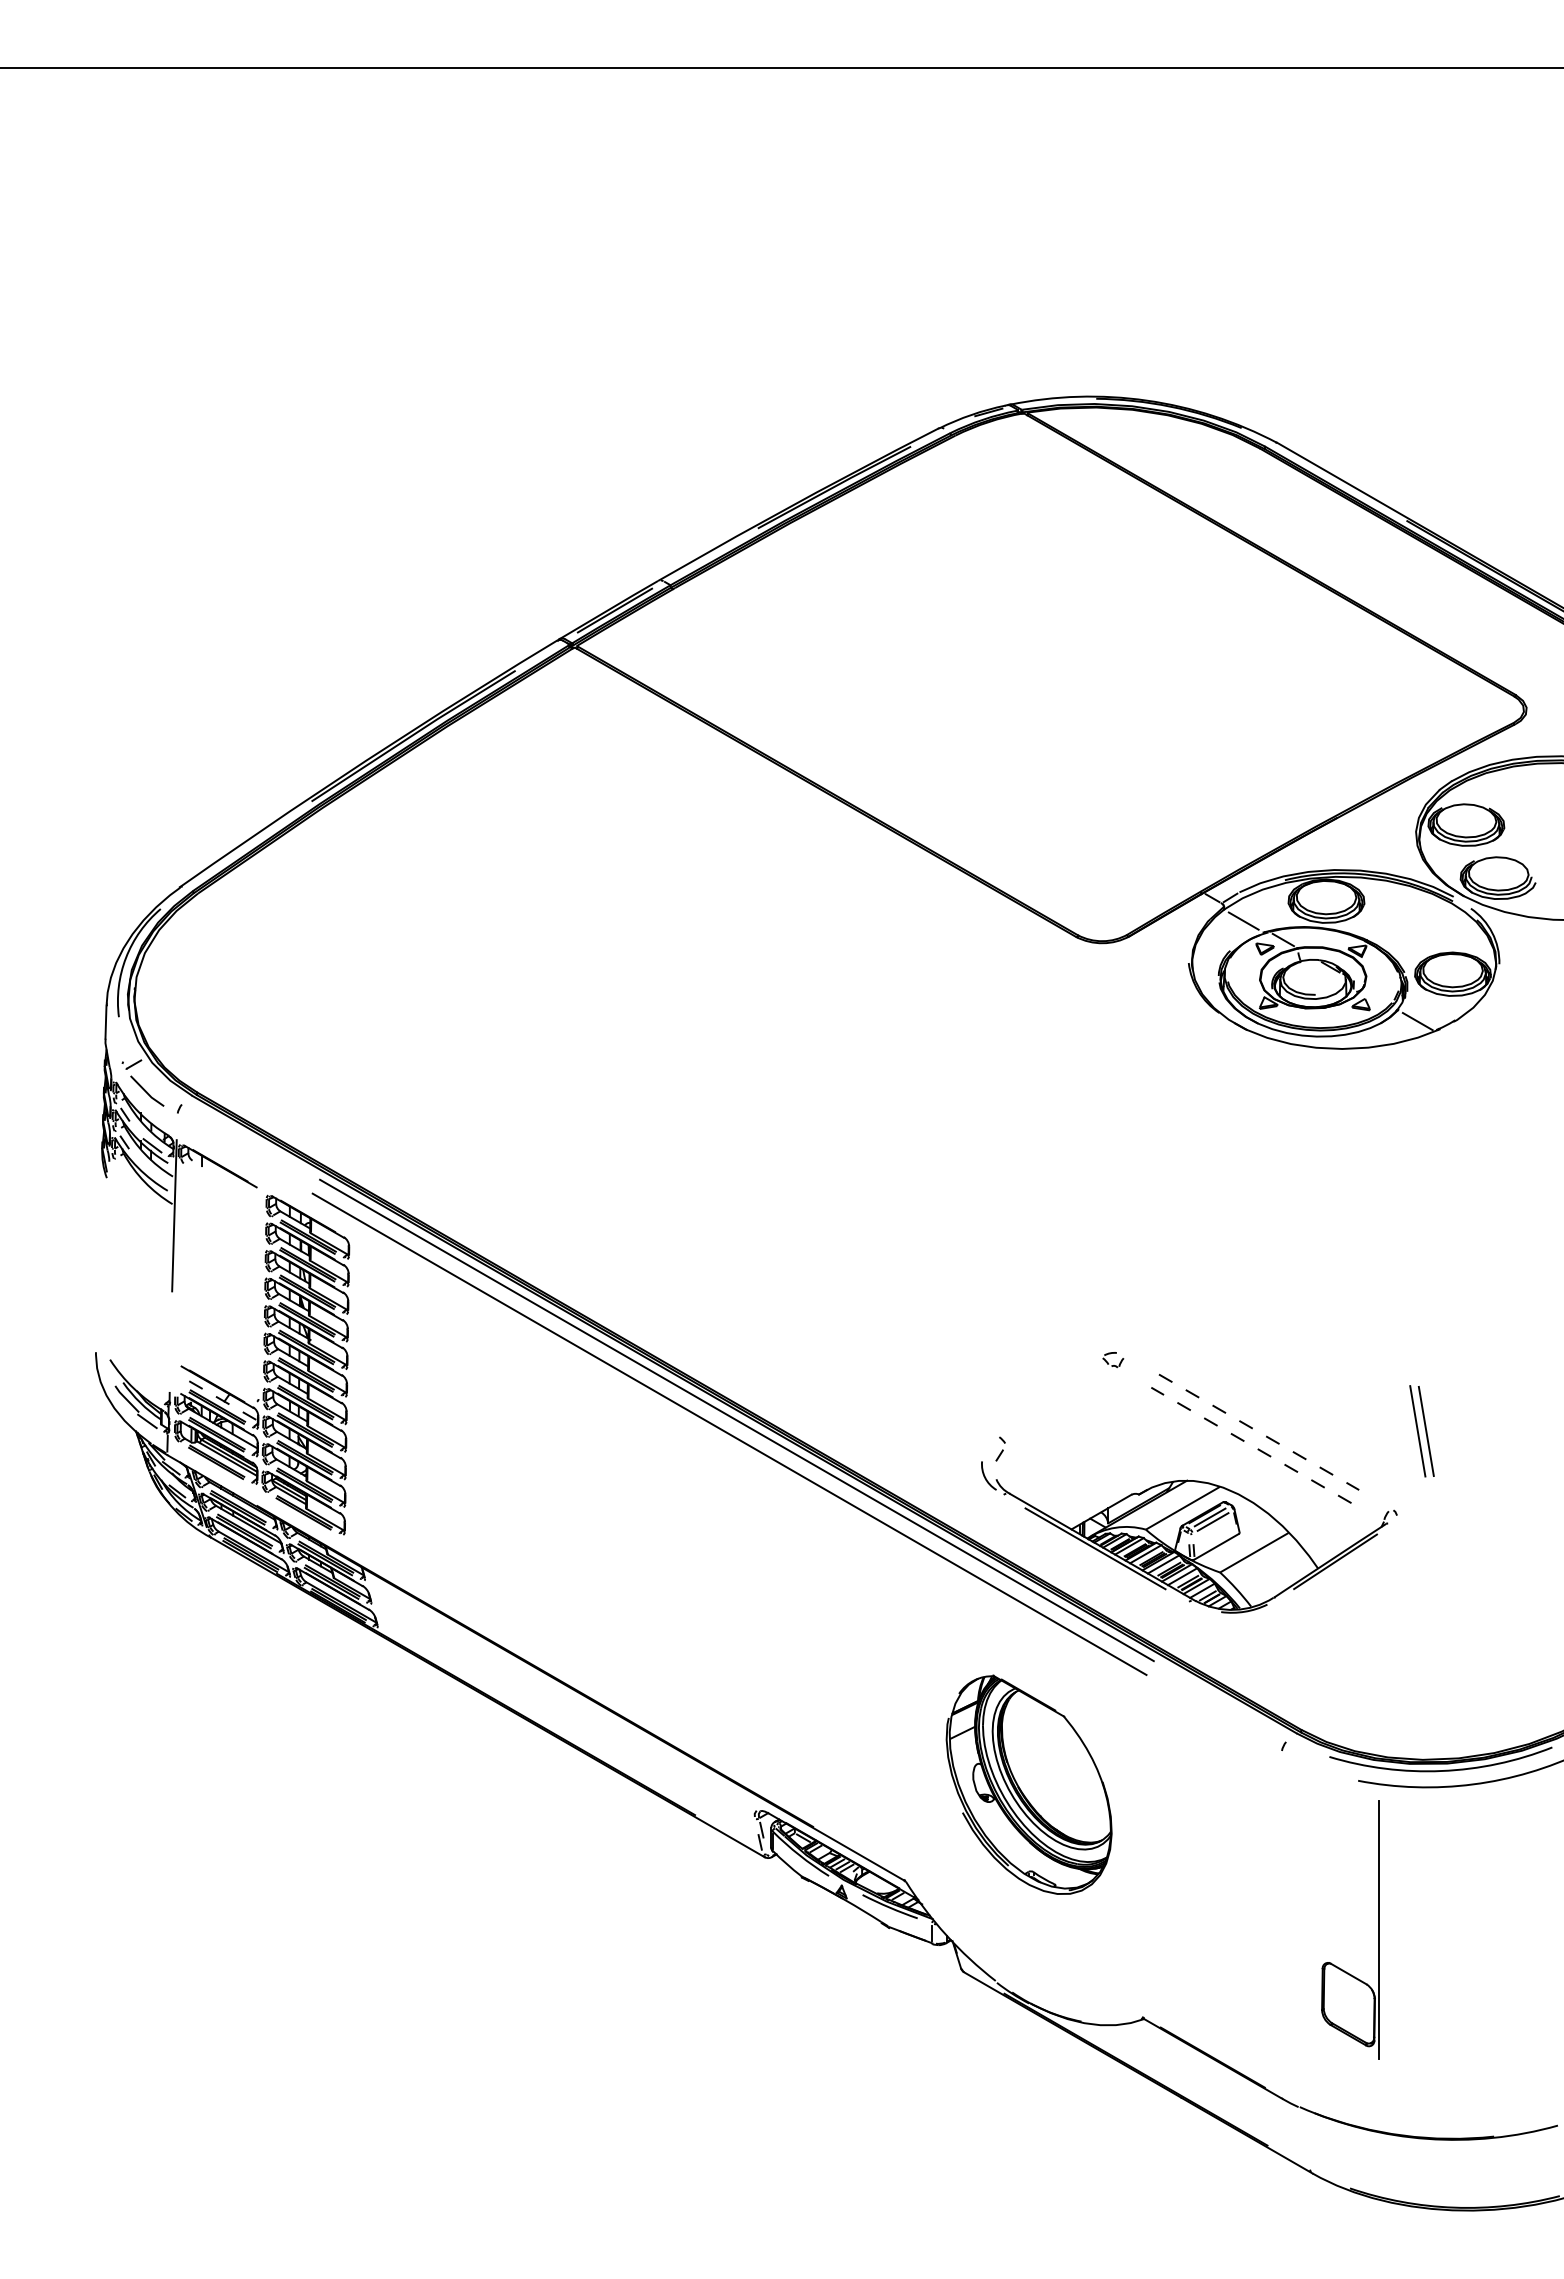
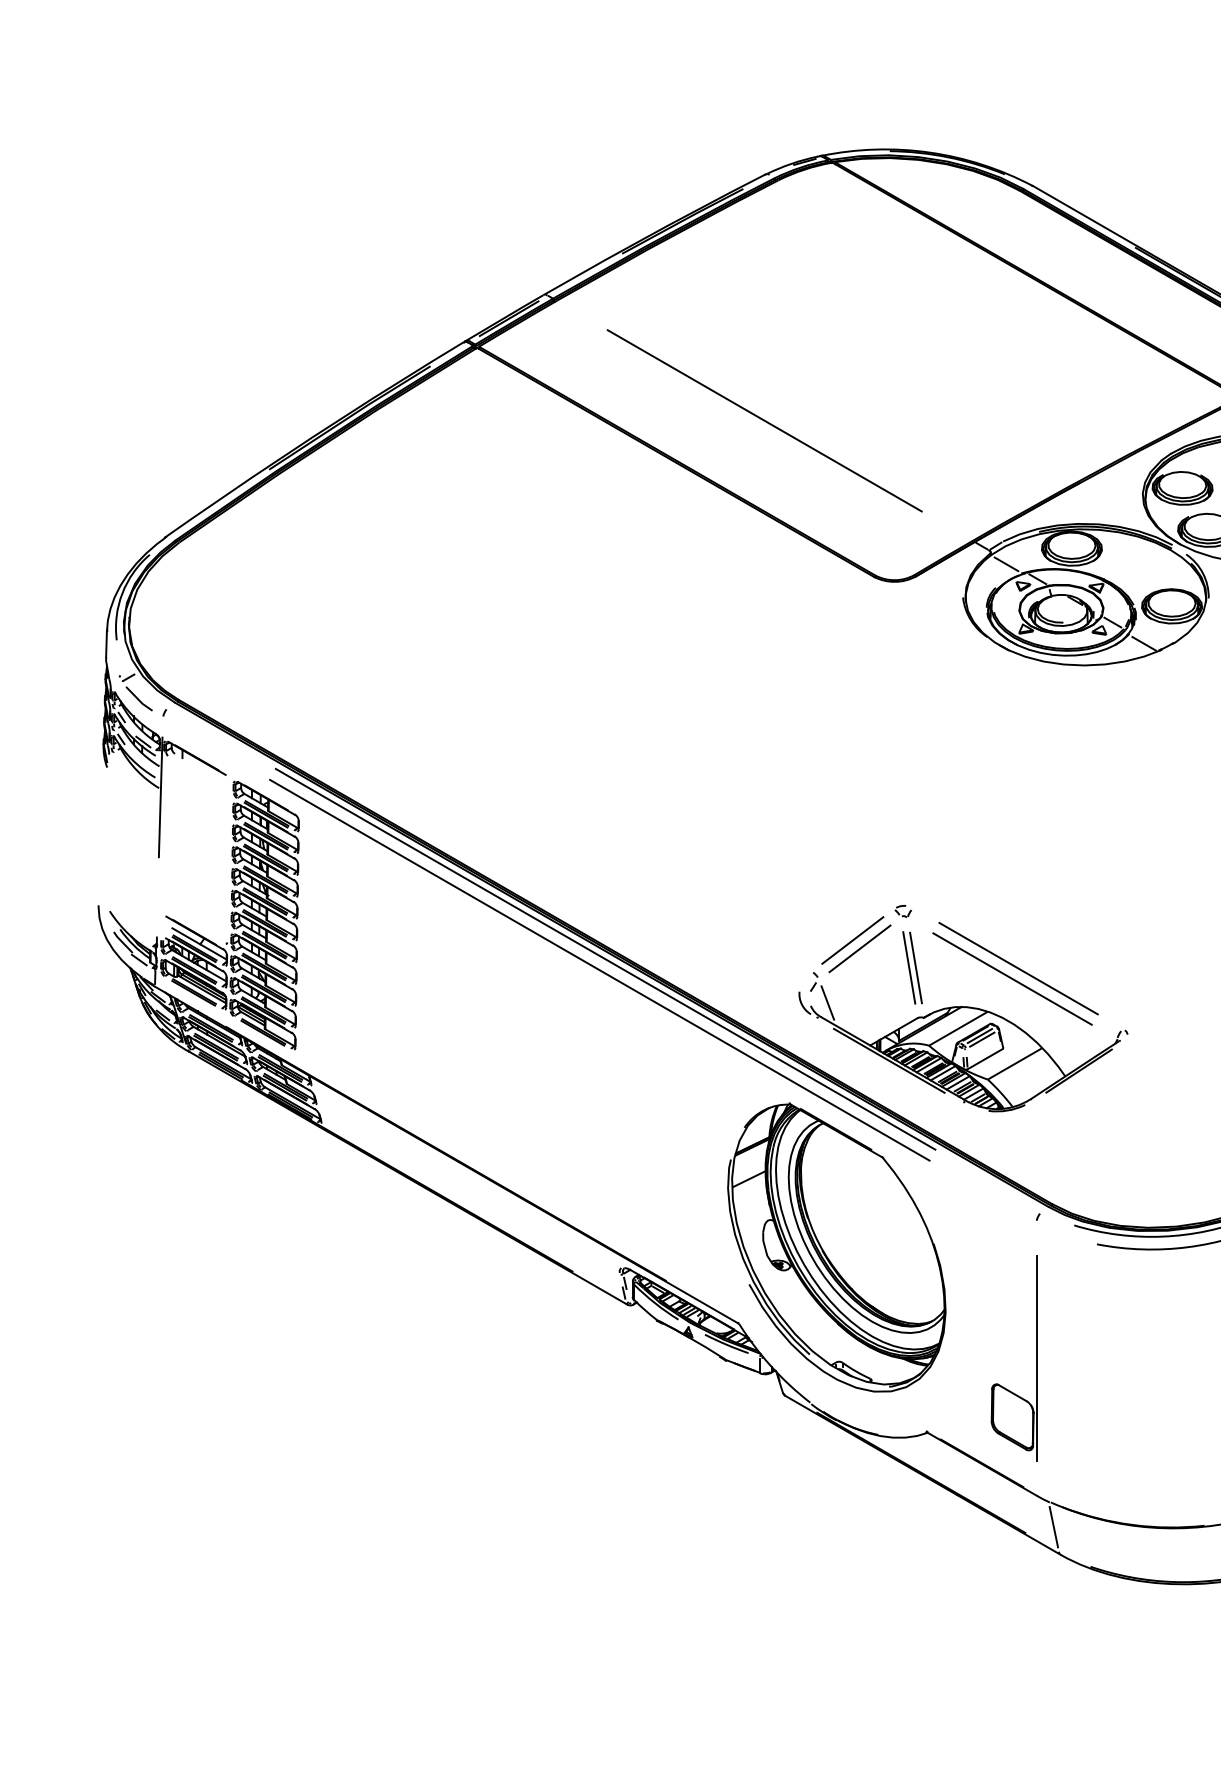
line: (937, 739) -> (764, 420), added
line: (1377, 994) -> (1112, 622), added
line: (1049, 1396) -> (852, 940), added
line: (223, 1401) -> (199, 944), dashed -> solid
line: (1058, 1406) -> (859, 948), added
part: (1421, 1431) -> (912, 968), moved
line: (1259, 1432) -> (1018, 968), dashed -> solid
line: (1251, 1445) -> (1012, 979), dashed -> solid
line: (1017, 1475) -> (827, 1002), added
part: (1028, 1784) -> (836, 1247), size x1.67
part: (1378, 1929) -> (1036, 1358), moved
line: (1303, 2137) -> (1053, 1526), added

